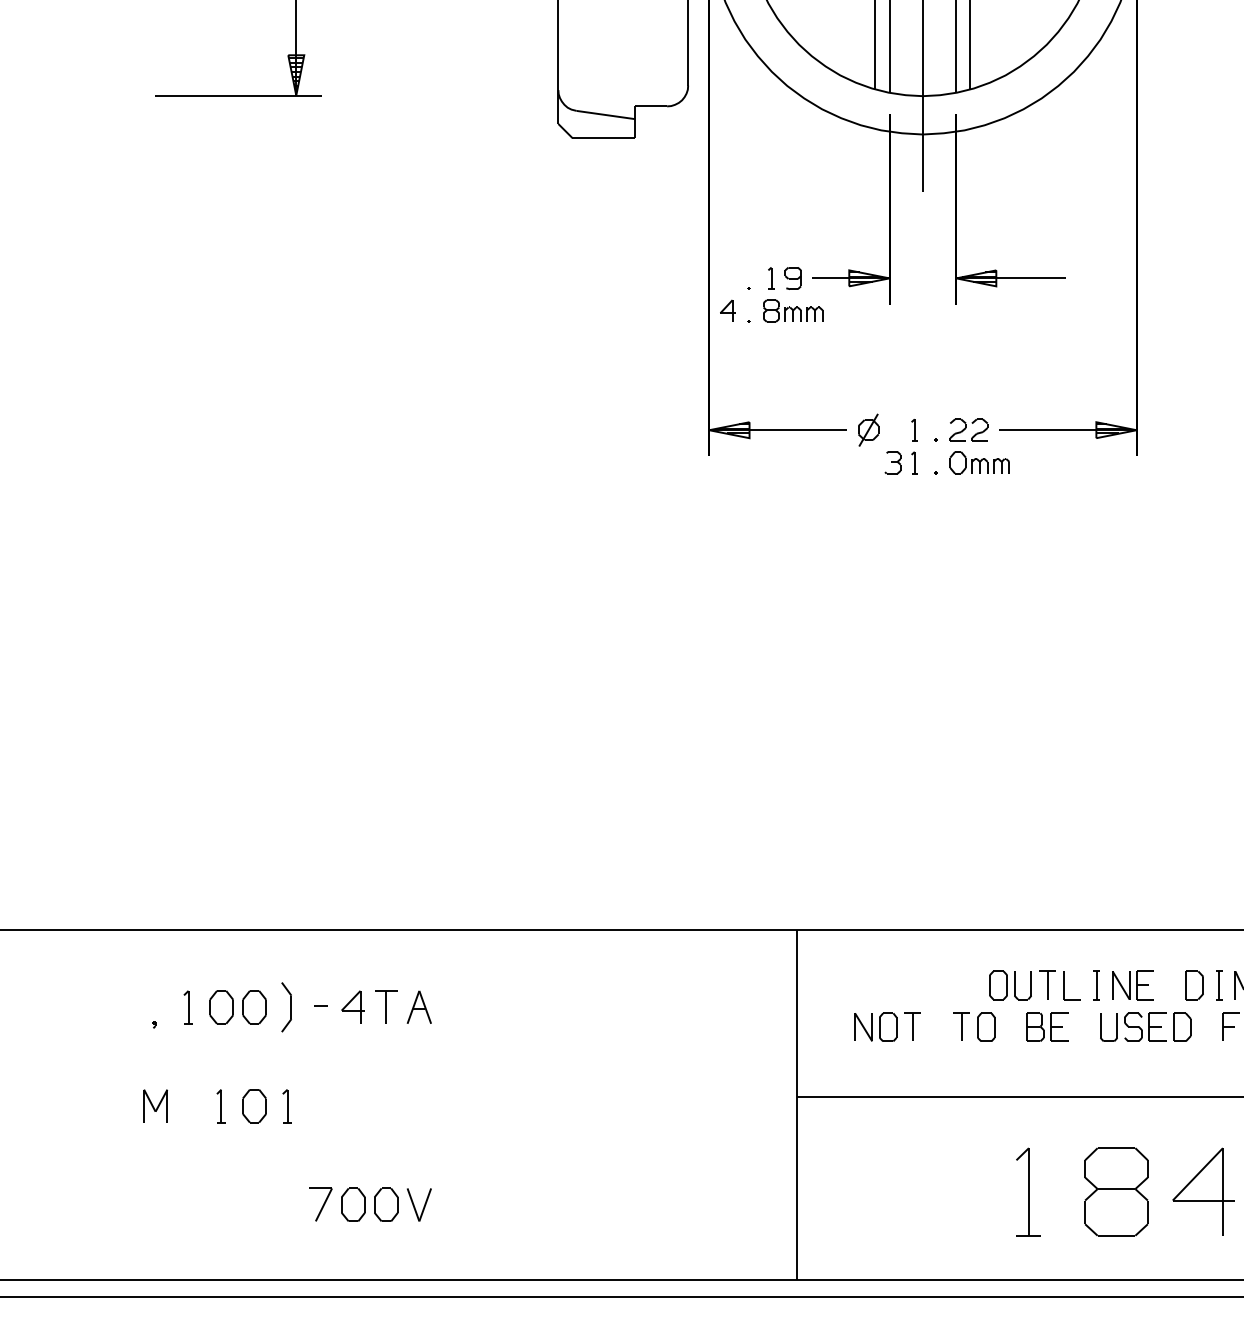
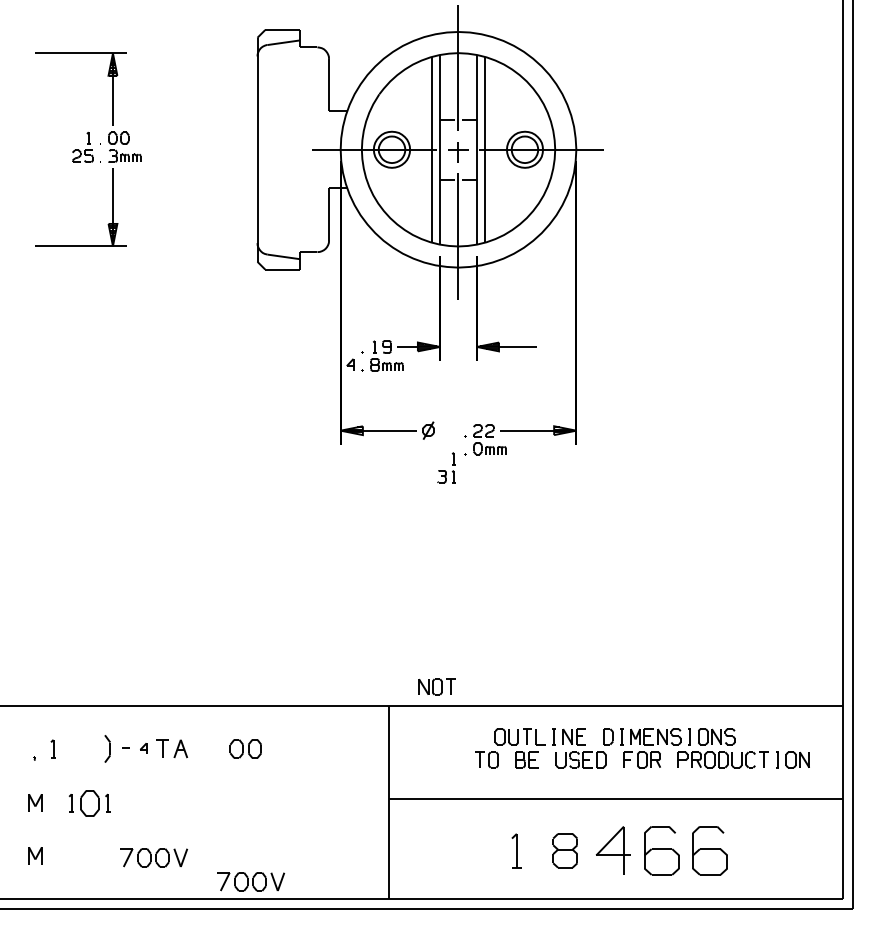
part: (901, 446) -> (446, 467), moved
part: (237, 1006) -> (245, 748), moved
part: (351, 1006) -> (143, 748), size x0.6
part: (886, 1026) -> (436, 686), moved
part: (253, 1104) -> (89, 802), size x1.4
part: (1028, 1191) -> (516, 850), size x0.7
part: (1116, 1191) -> (565, 850), size x0.7
part: (155, 1200) -> (35, 855), added
part: (547, 1247) -> (251, 881), added

